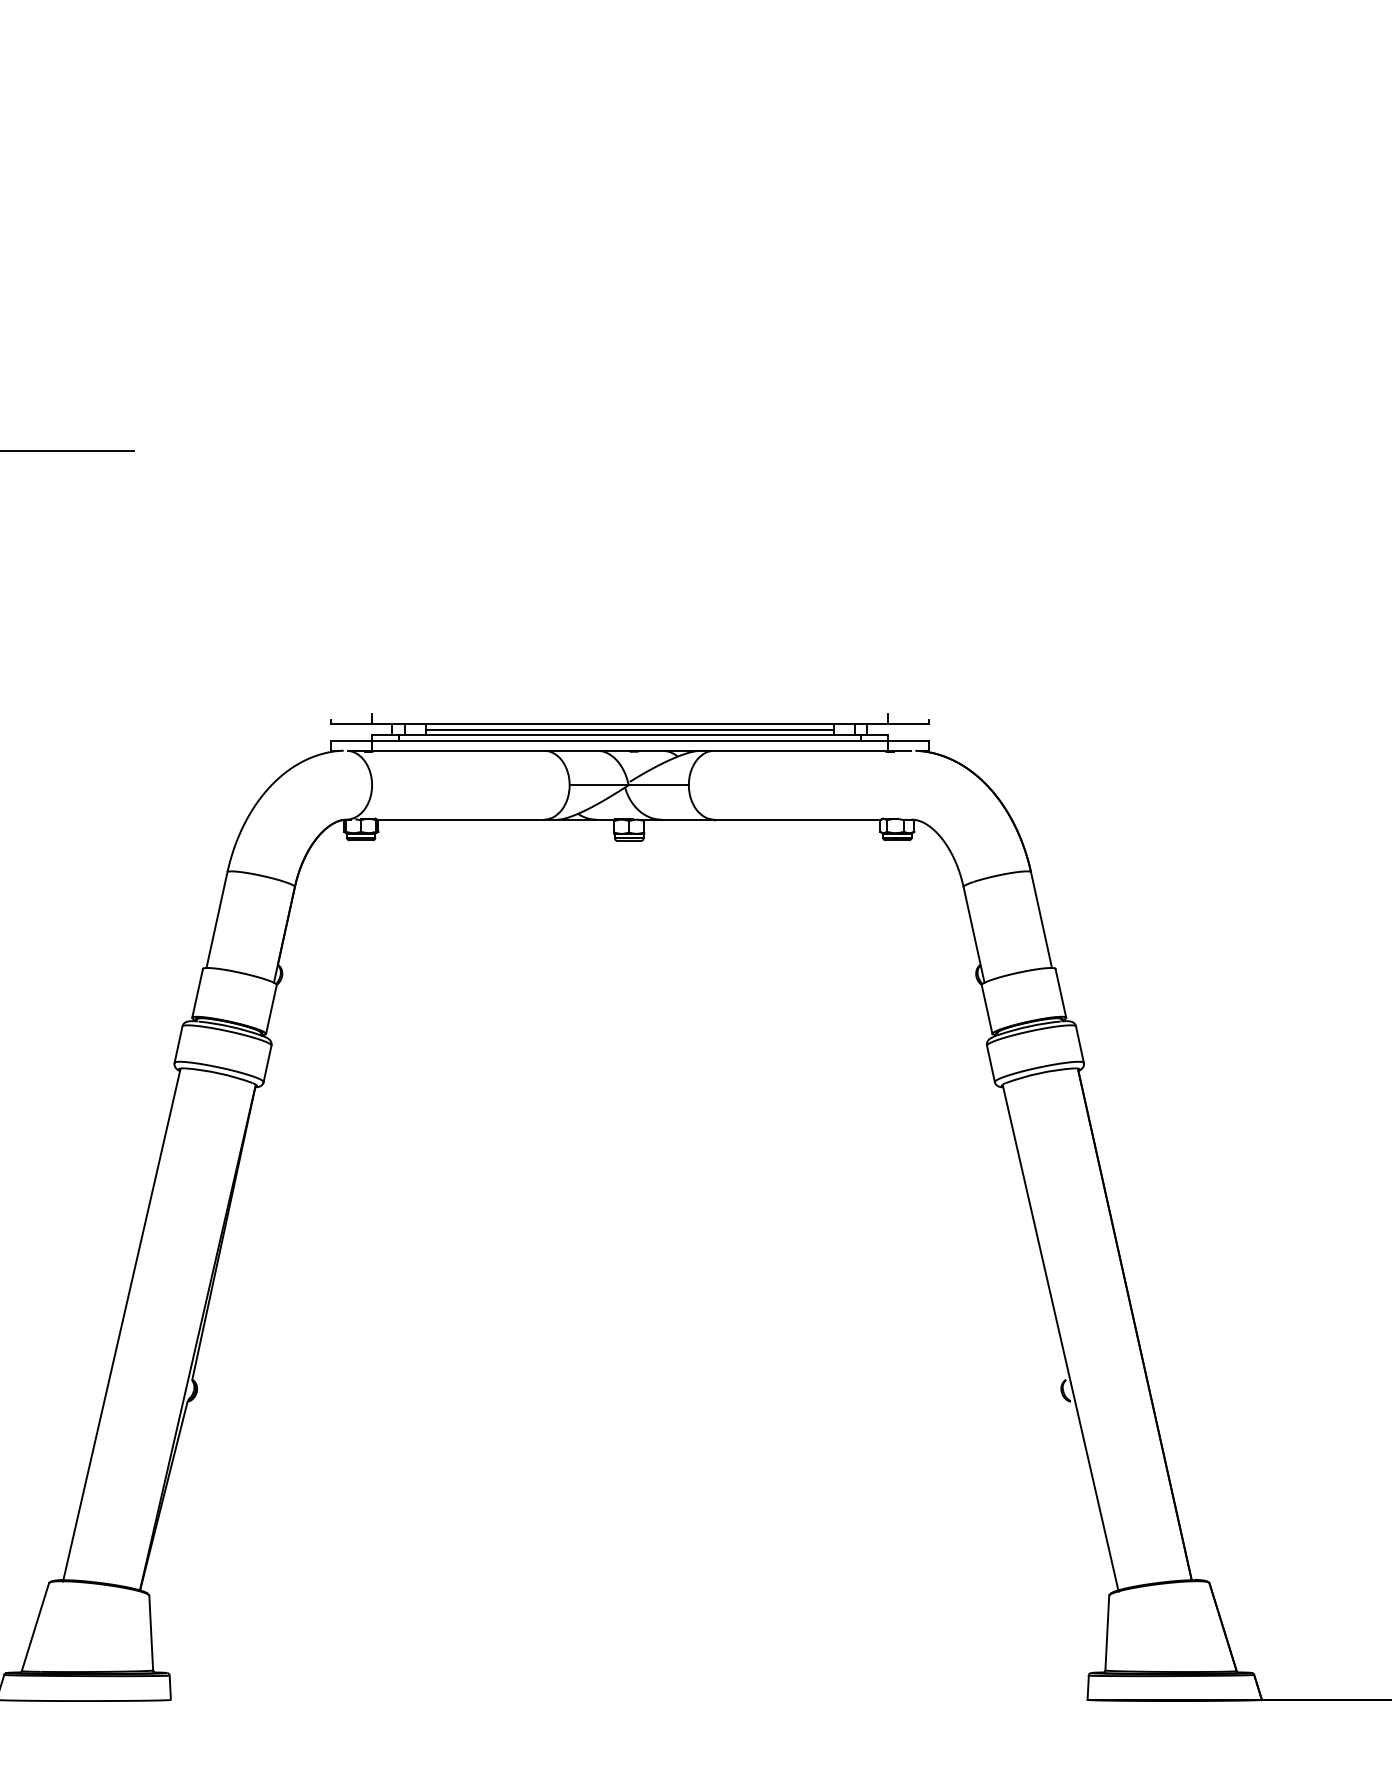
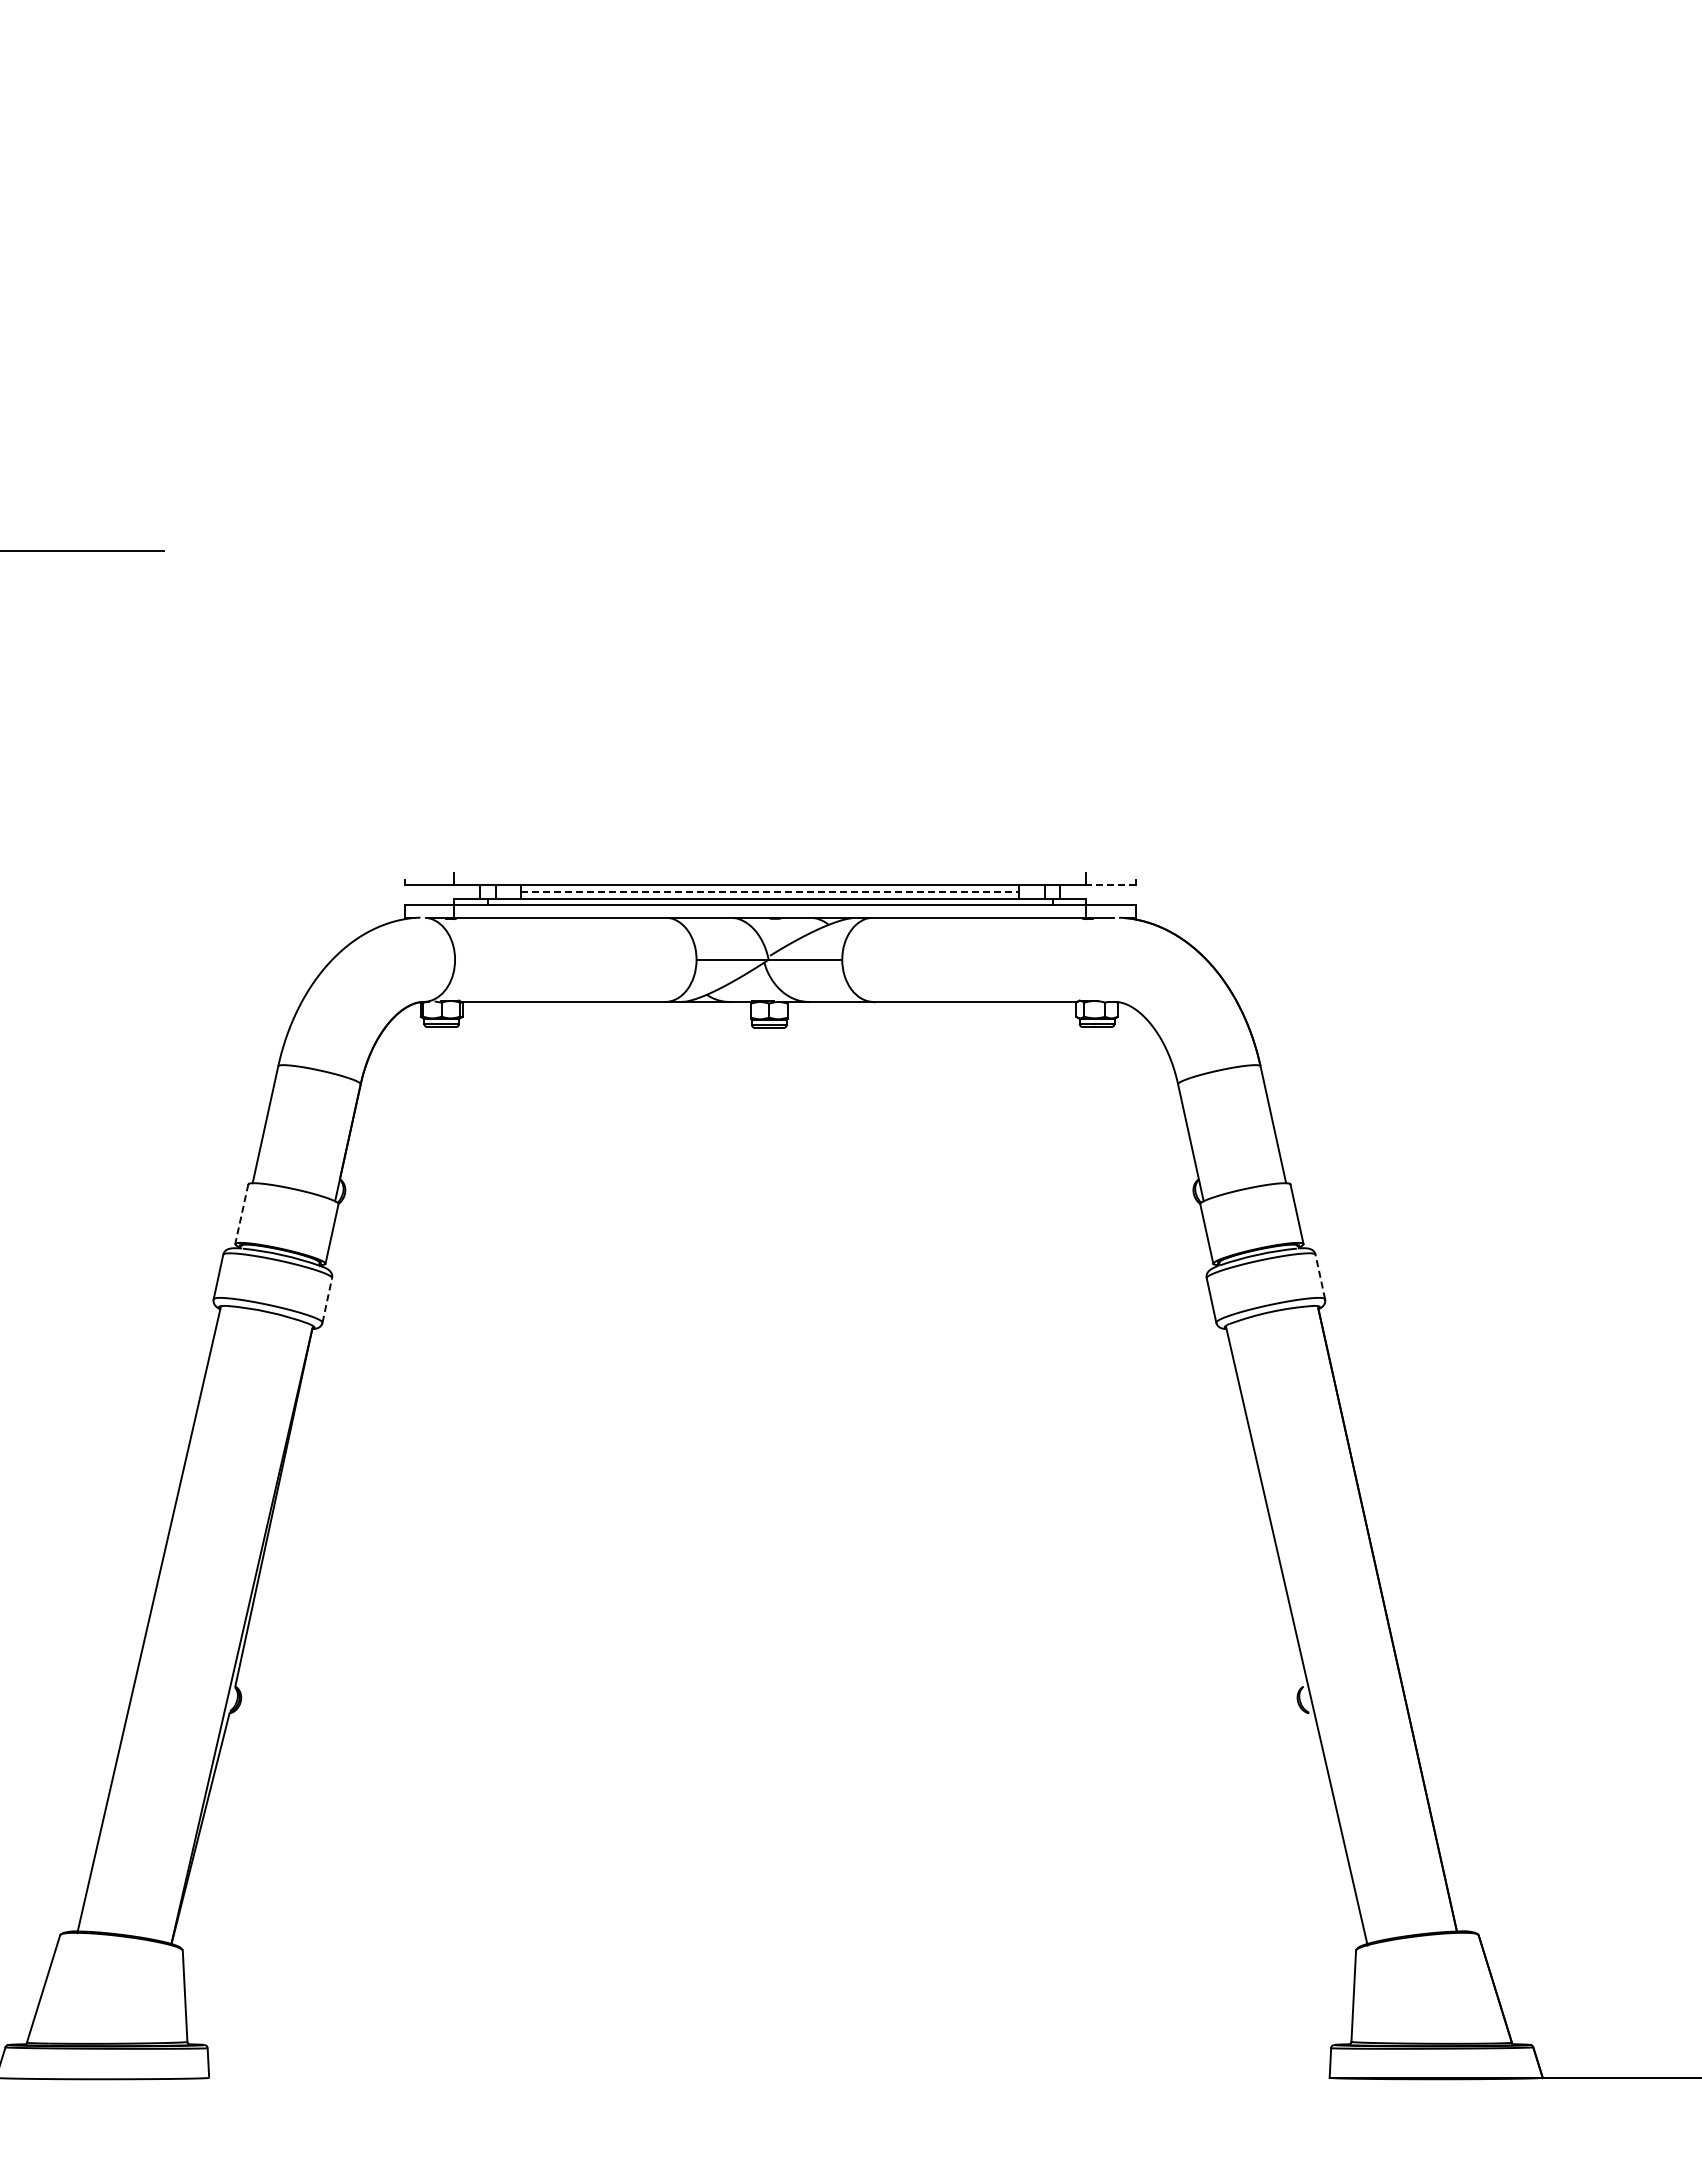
line: (908, 724) -> (1110, 885), solid -> dashed
line: (630, 730) -> (770, 892), solid -> dashed
line: (197, 993) -> (241, 1214), solid -> dashed
line: (1080, 1044) -> (1320, 1276), solid -> dashed
line: (267, 1063) -> (327, 1300), solid -> dashed

